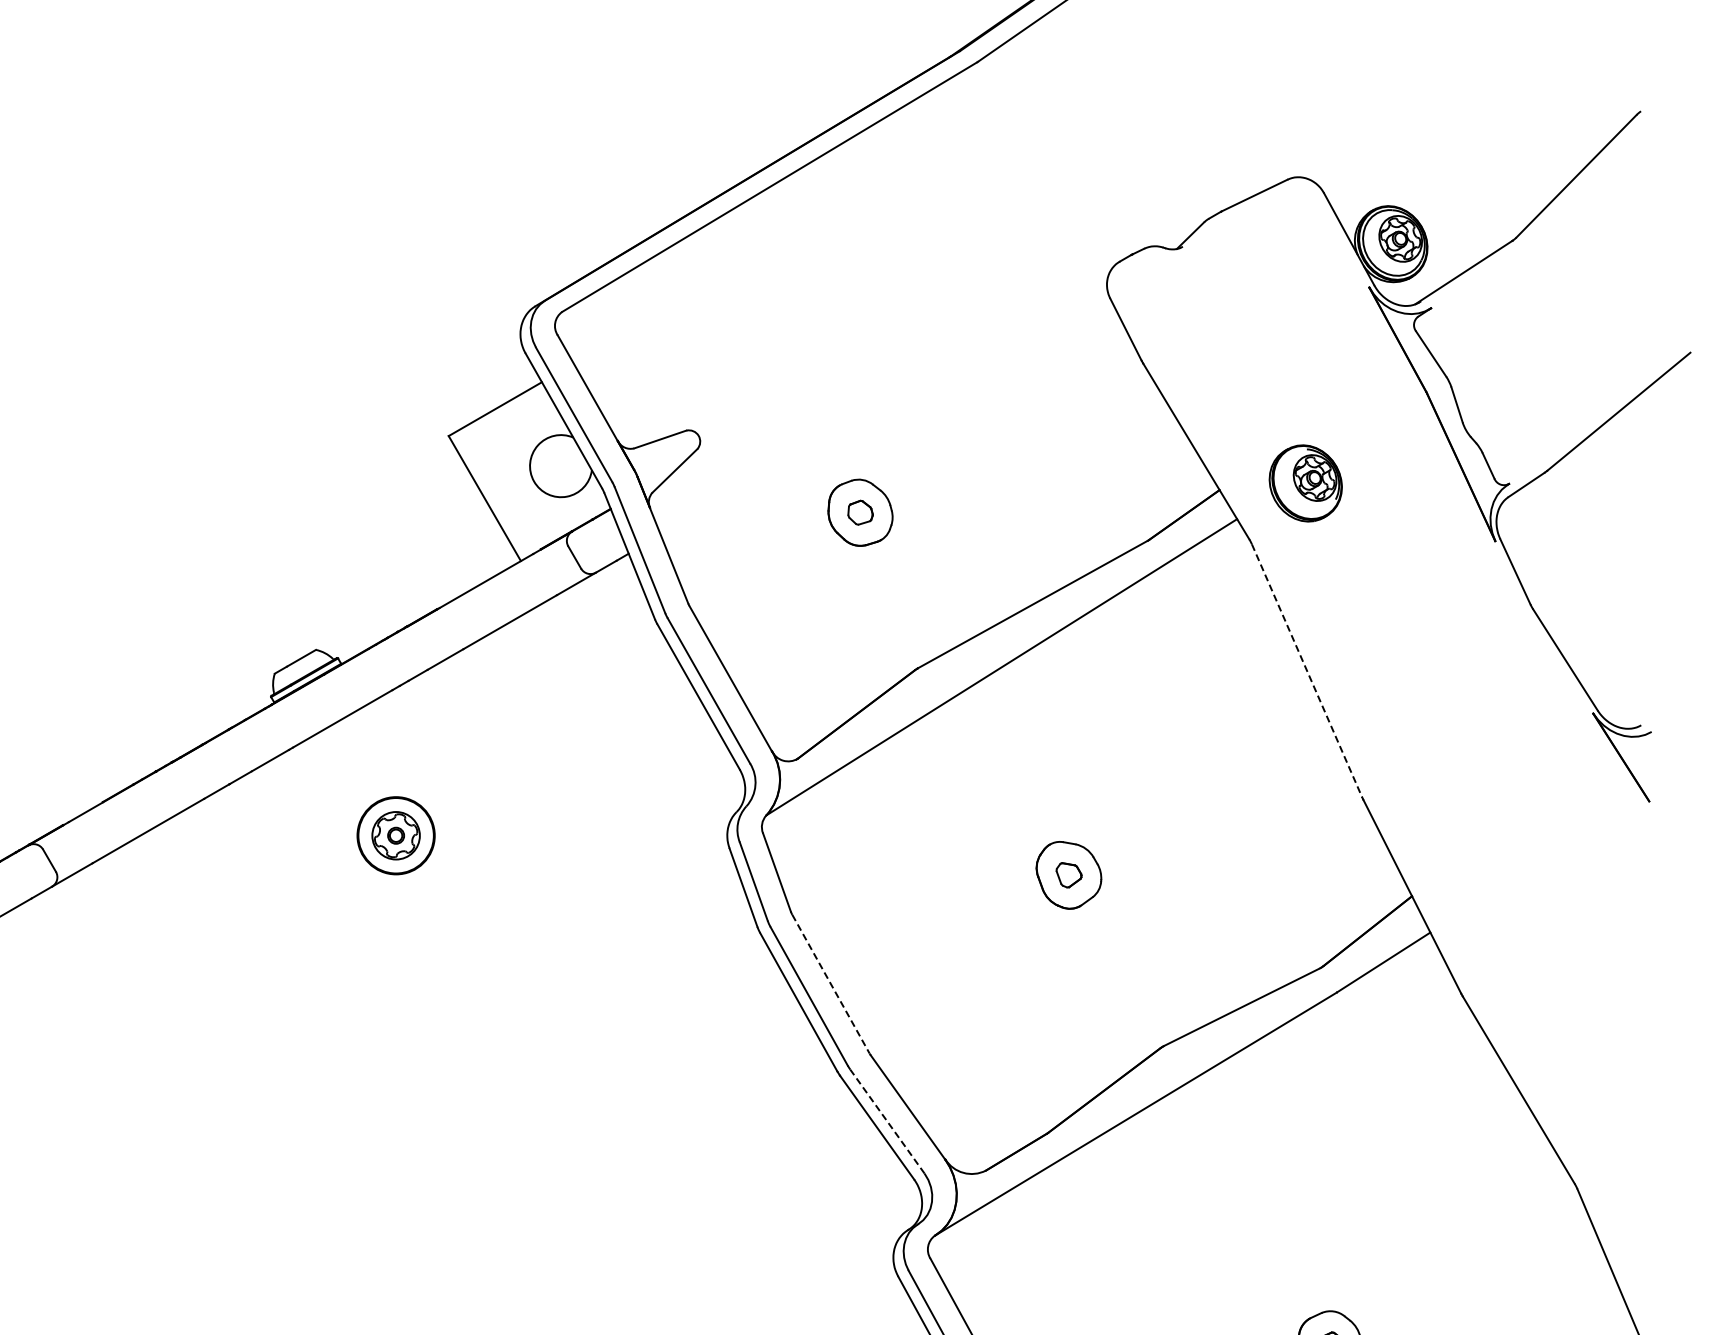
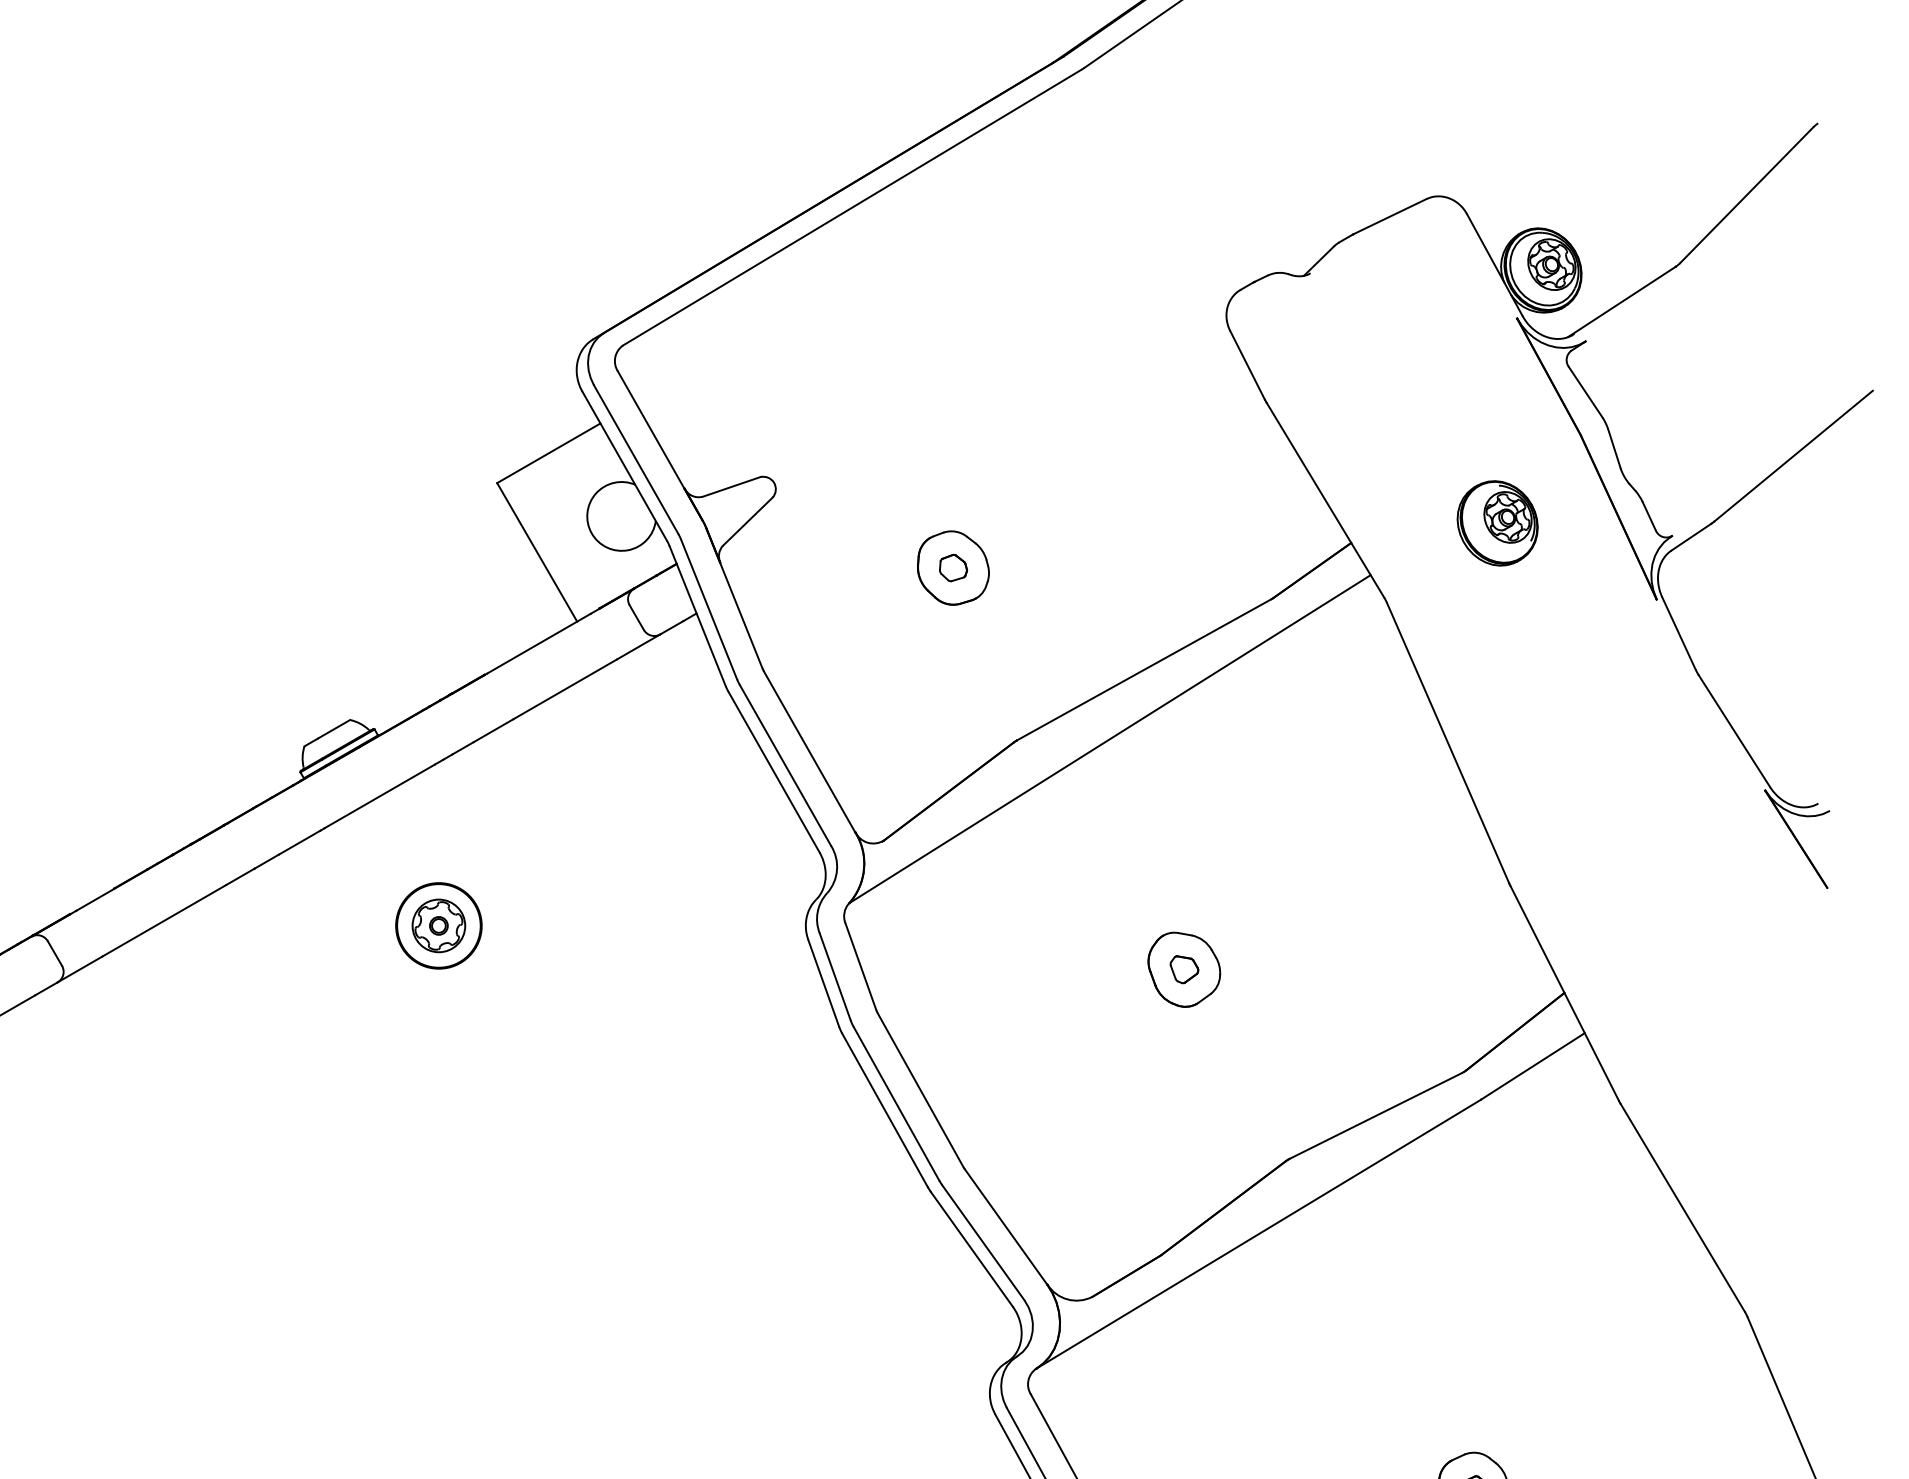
part: (1305, 483) -> (1497, 523), moved
line: (1307, 671) -> (1448, 743), dashed -> solid
line: (831, 984) -> (921, 1090), dashed -> solid
line: (887, 1121) -> (983, 1242), dashed -> solid

